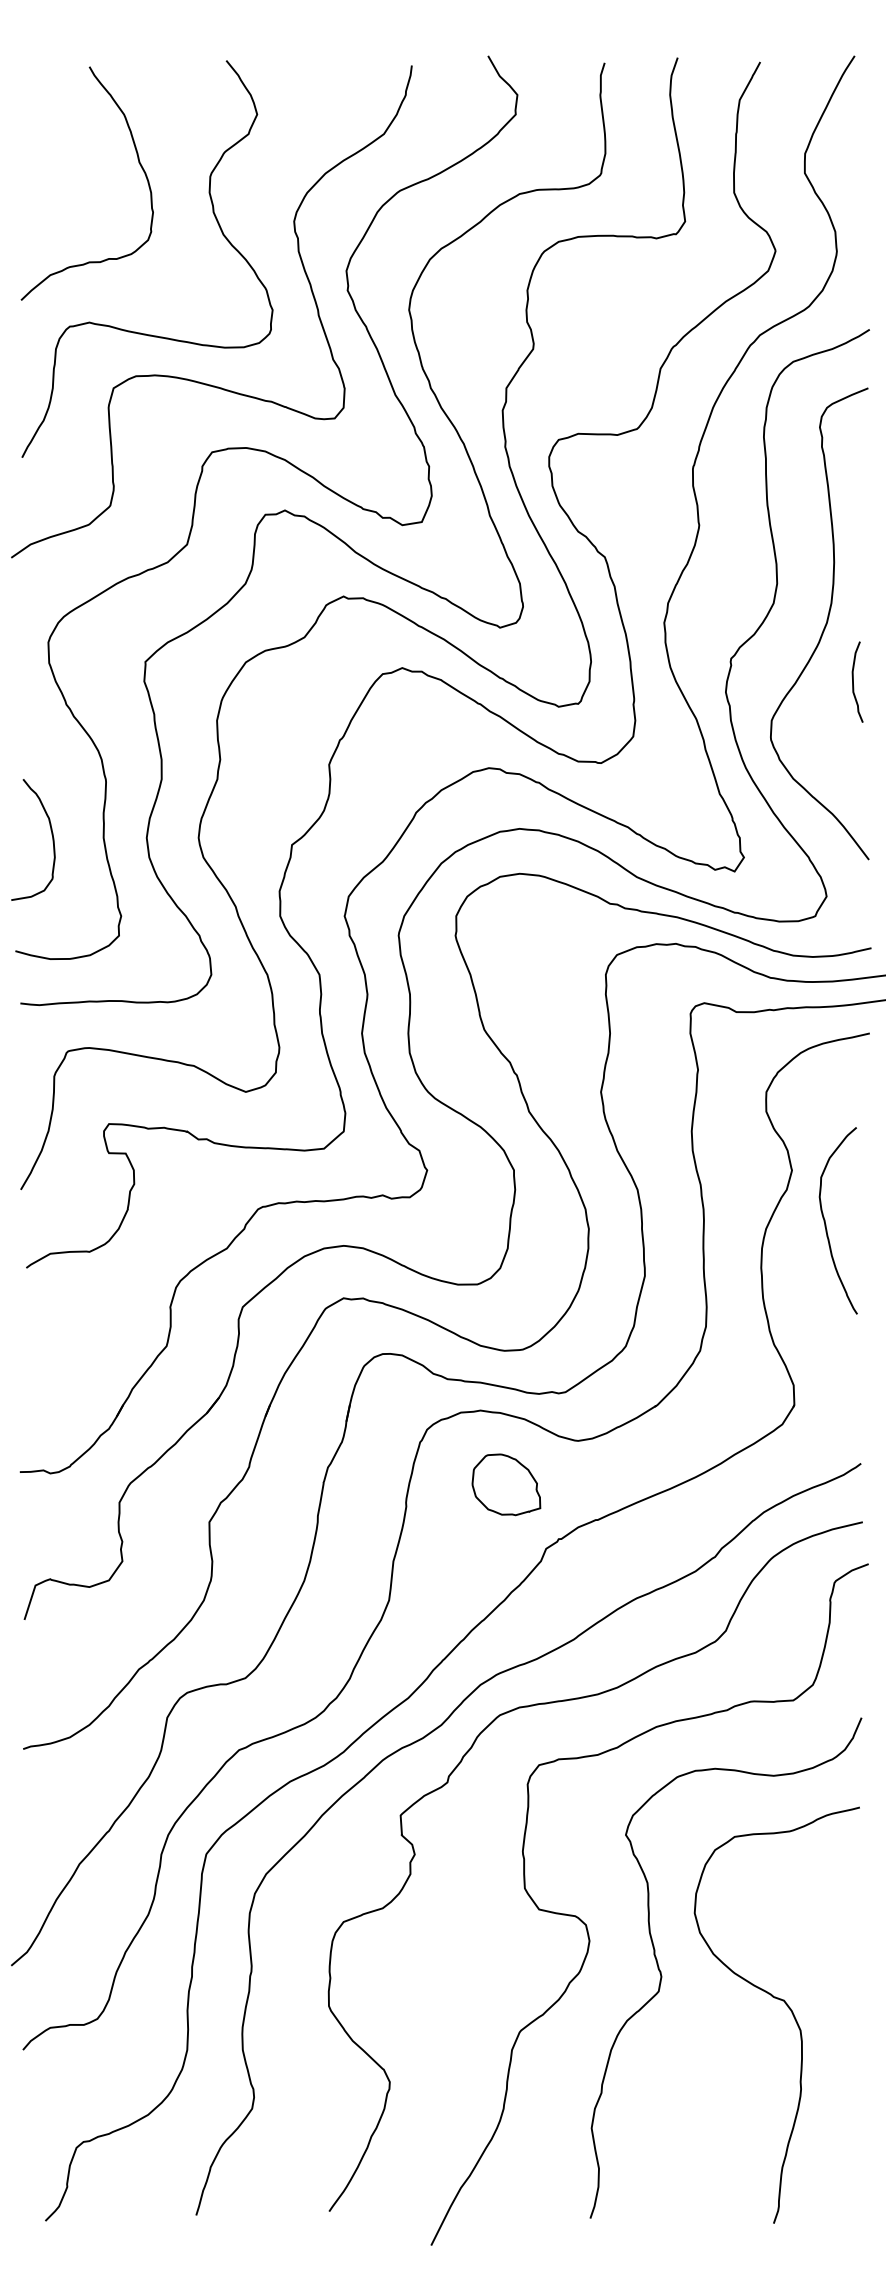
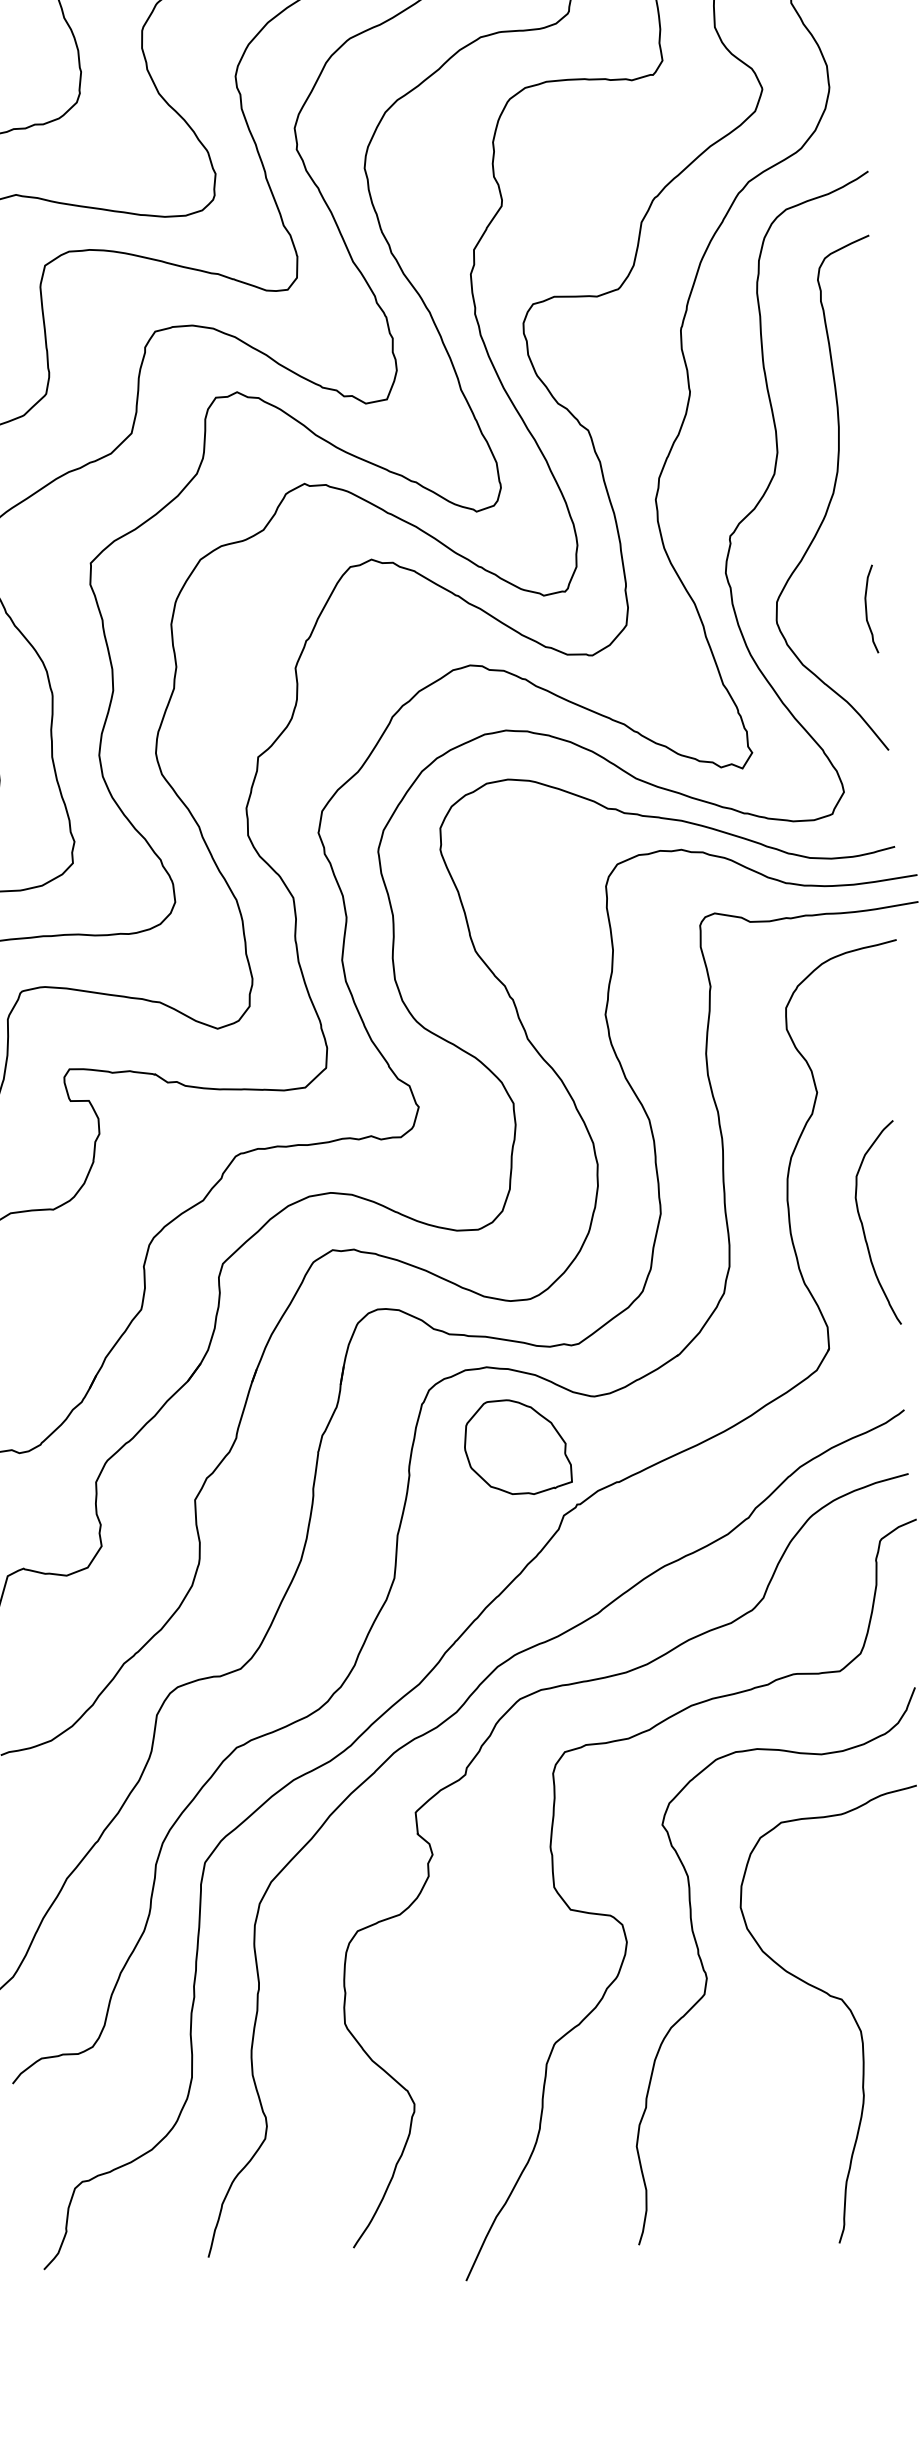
curve: (853, 681) -> (866, 608), moved
curve: (826, 1224) -> (864, 1227), moved
part: (506, 1484) -> (517, 1446), size x1.43

